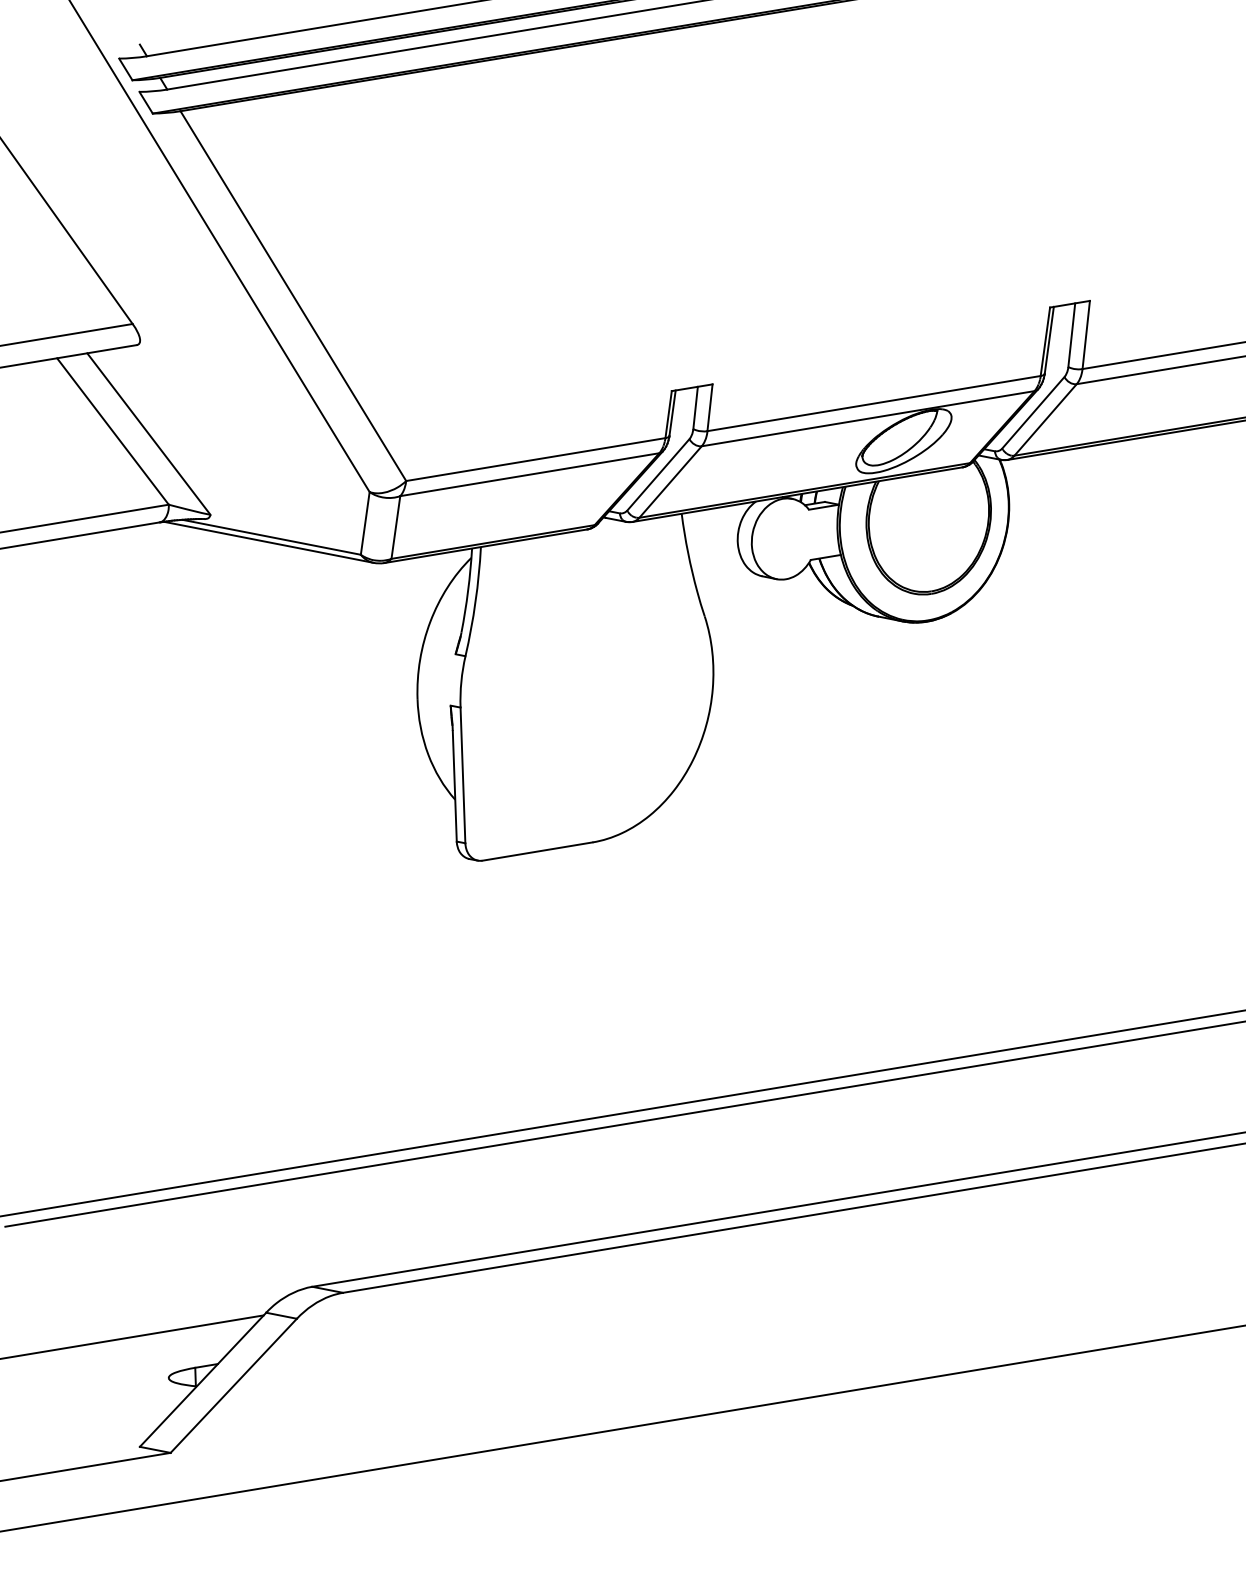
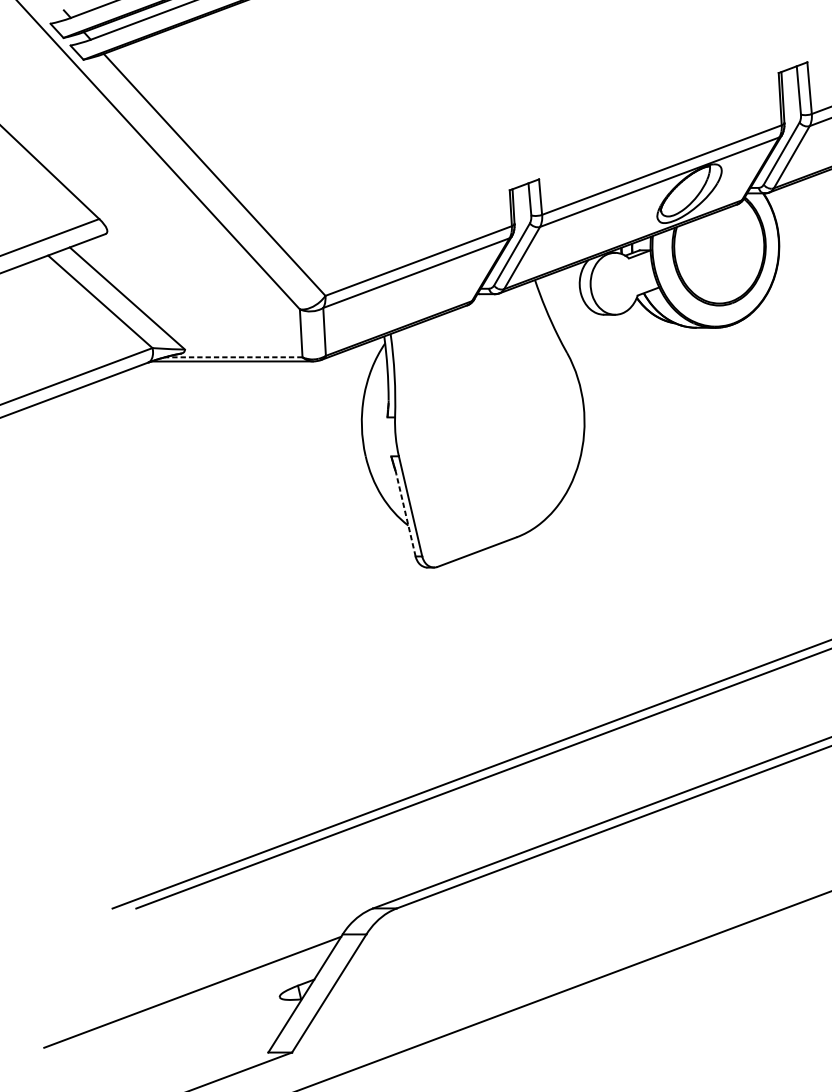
line: (271, 537) -> (233, 357), solid -> dashed
line: (454, 785) -> (405, 515), solid -> dashed

